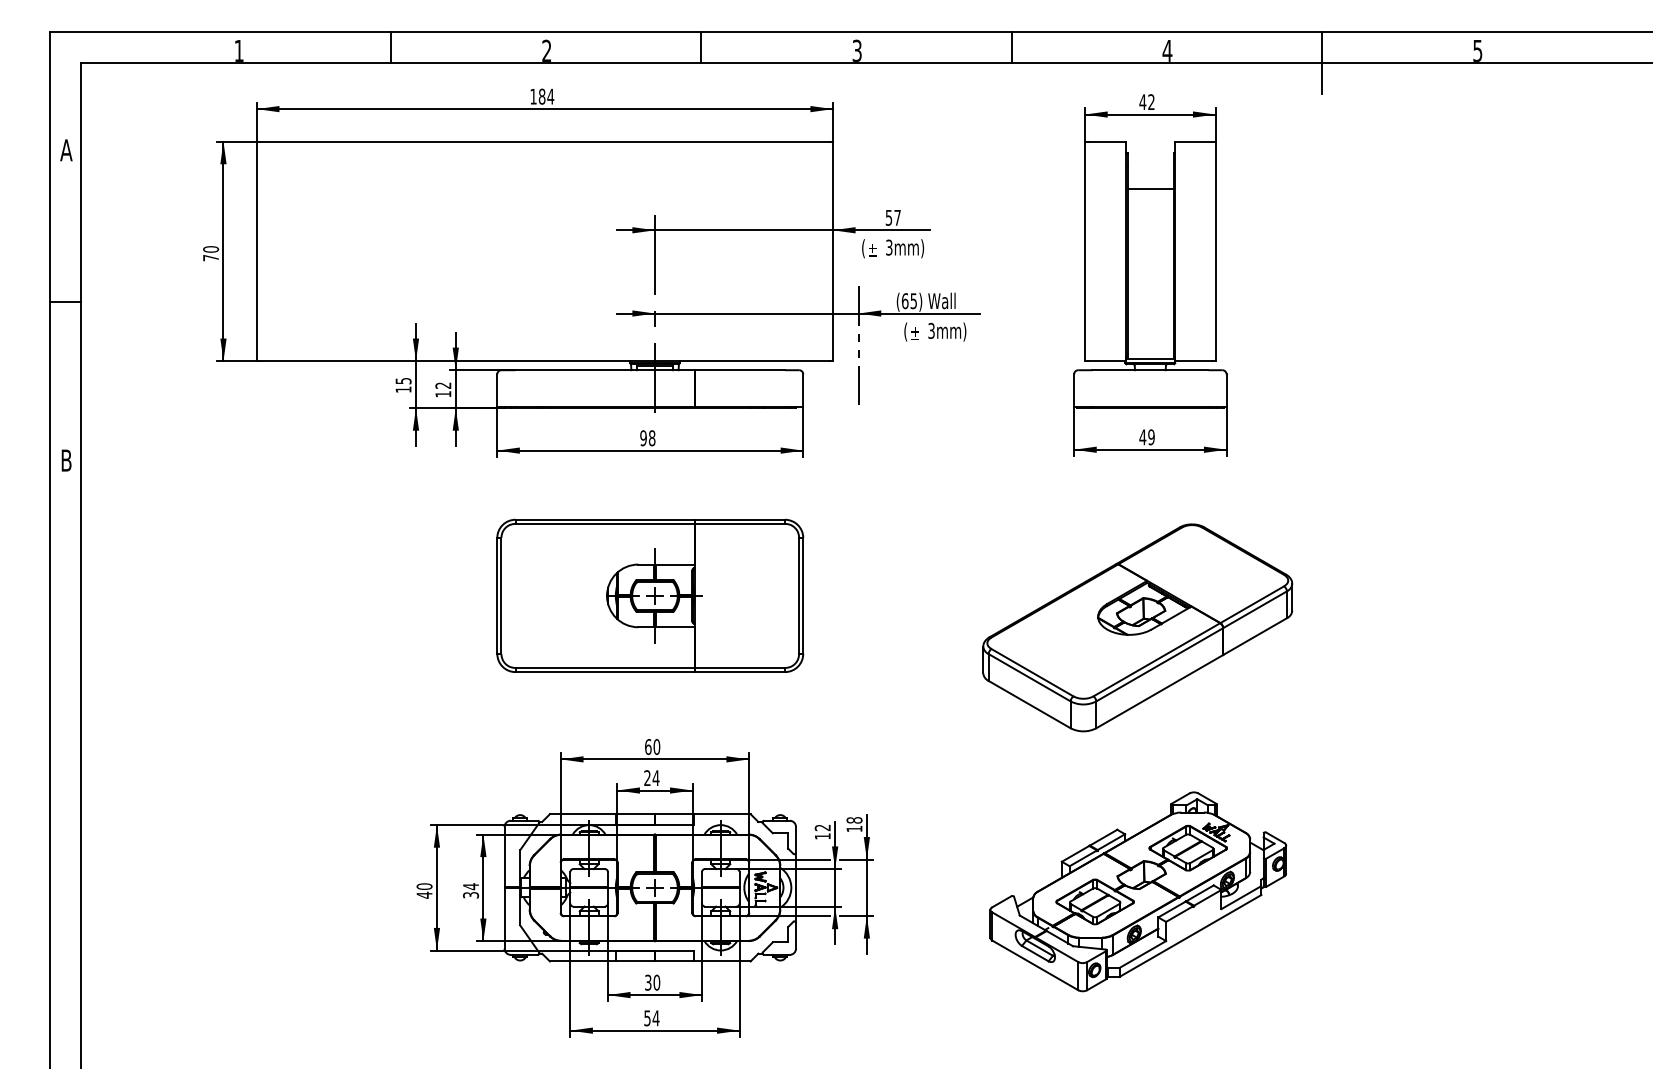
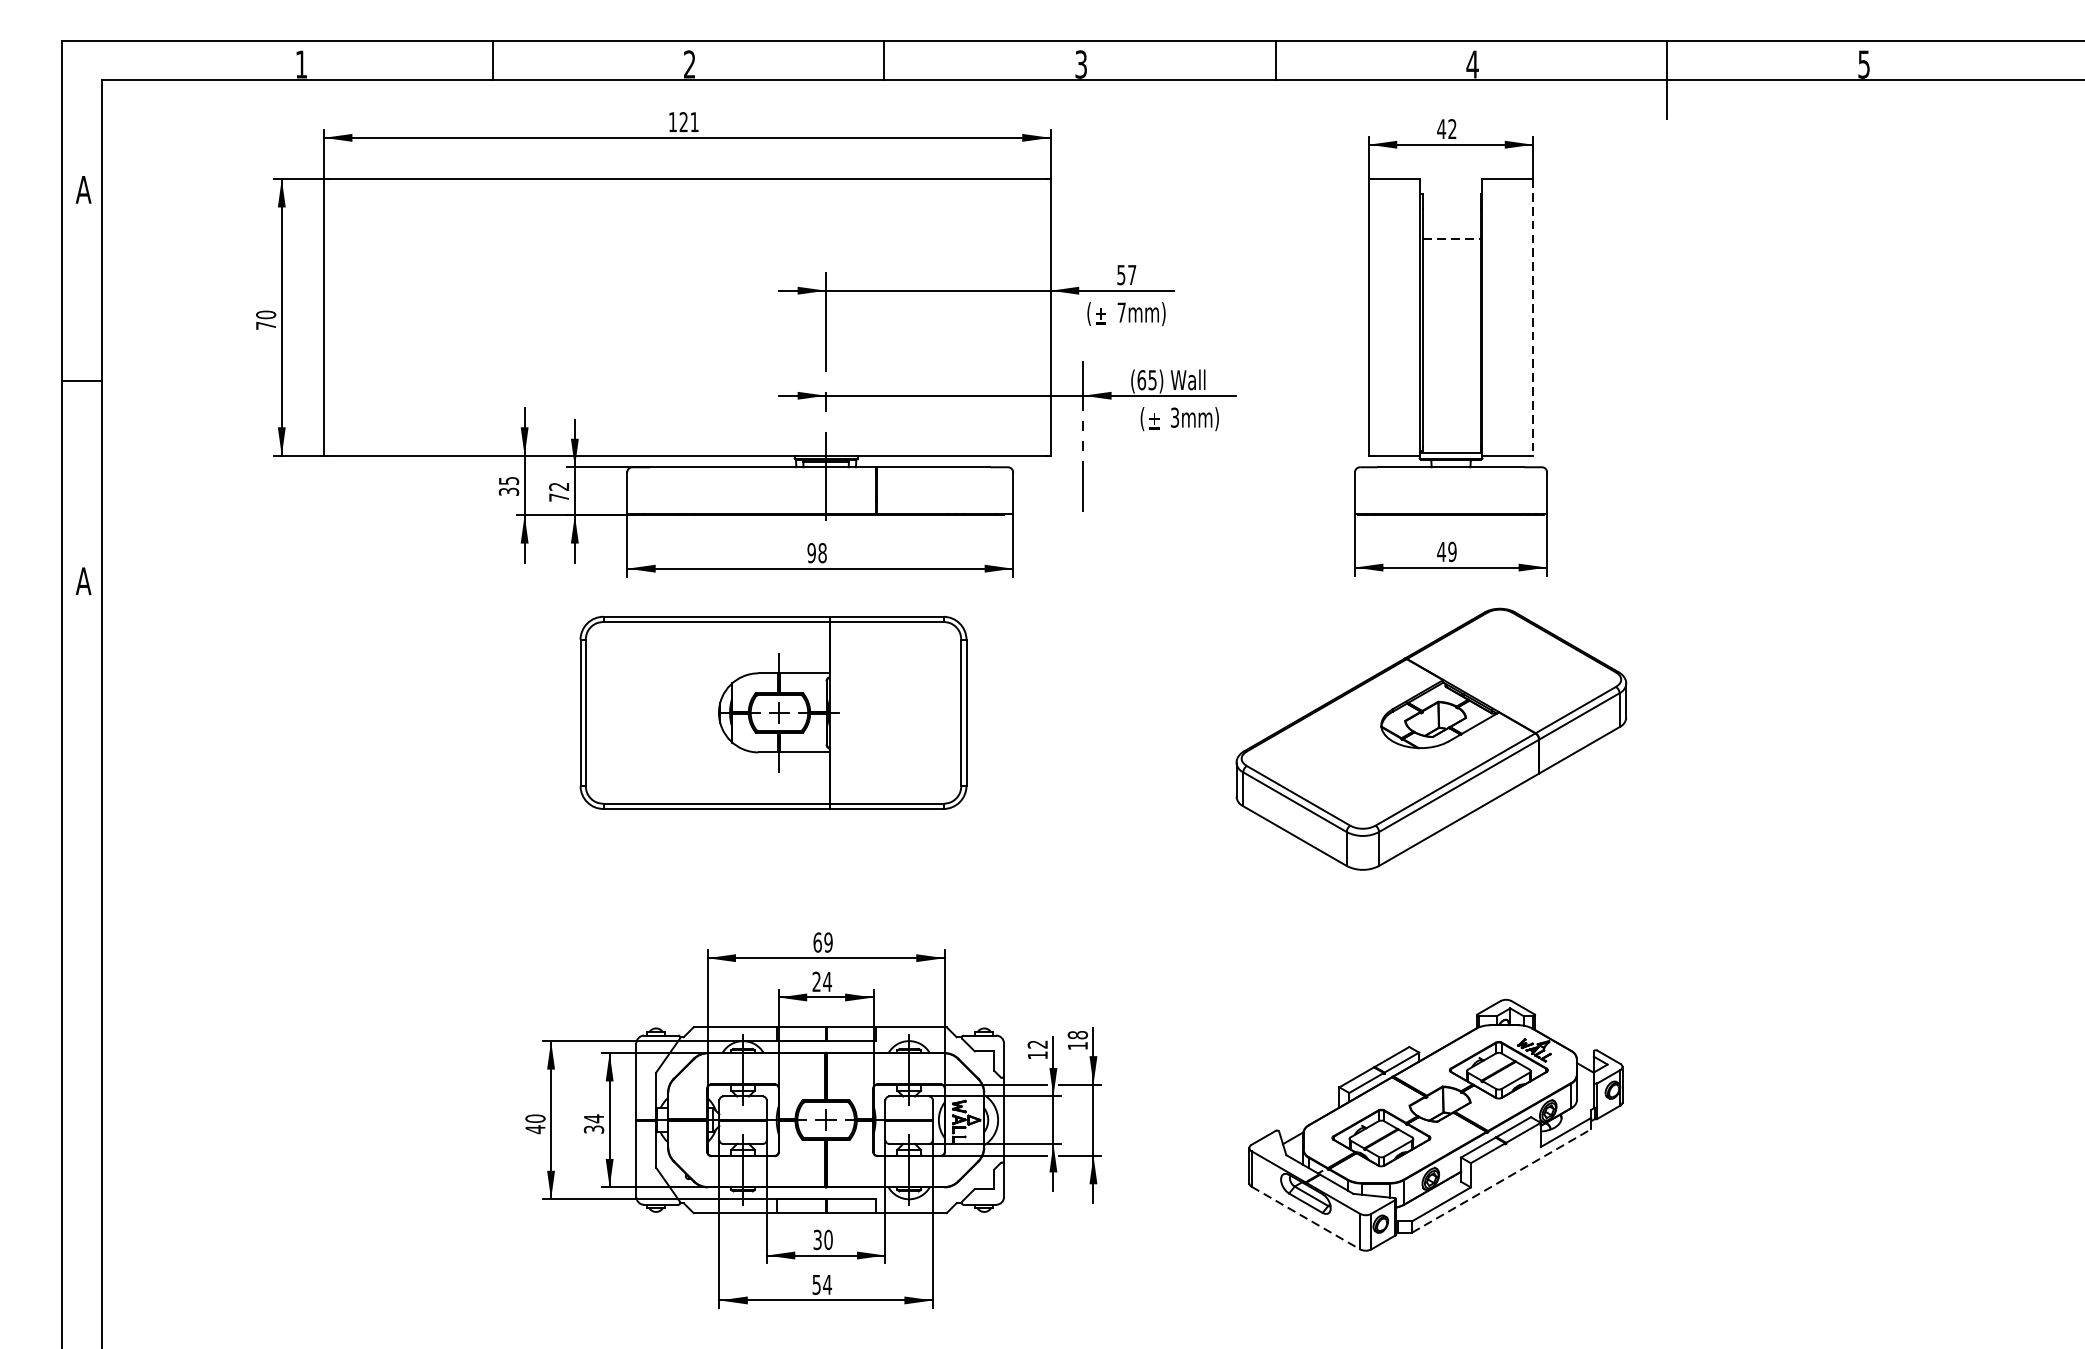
text: (546, 96) -> (689, 121), 184 -> 121
line: (1151, 189) -> (1452, 239), solid -> dashed
text: (889, 247) -> (1121, 312), 3mm) -> 7mm)
line: (1215, 251) -> (1533, 317), solid -> dashed
text: (403, 389) -> (508, 491), 15 -> 35
text: (443, 394) -> (559, 497), 12 -> 72
text: (66, 460) -> (83, 581), B -> A
part: (650, 595) -> (773, 712), moved
part: (1137, 627) -> (1431, 738), moved
text: (656, 746) -> (828, 941), 60 -> 69
line: (1190, 935) -> (1501, 1180), solid -> dashed
line: (1035, 965) -> (1306, 1218), solid -> dashed

